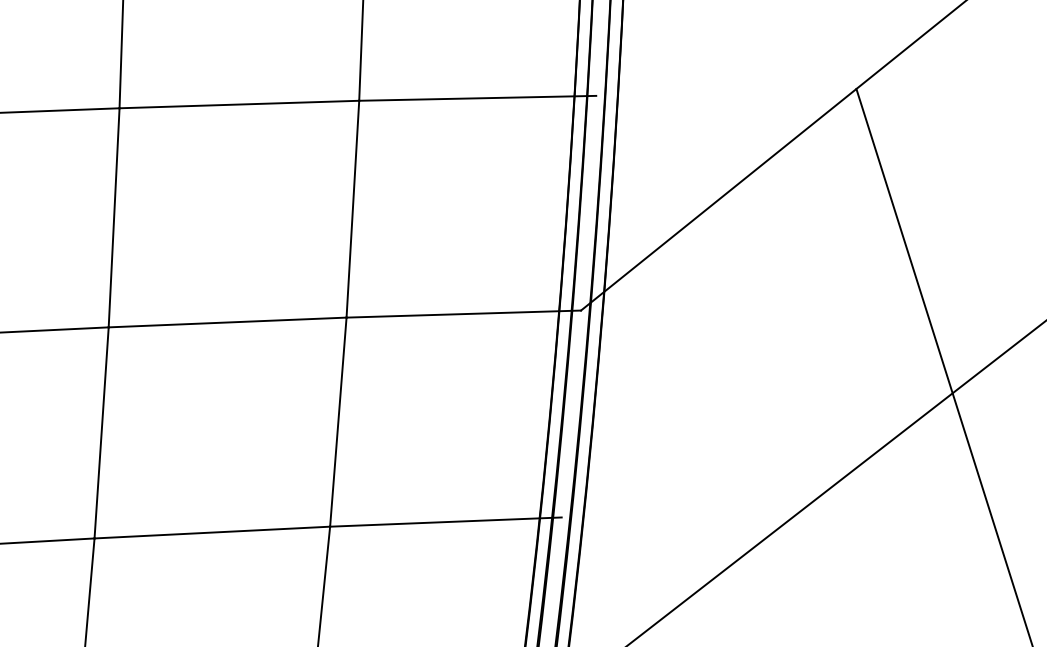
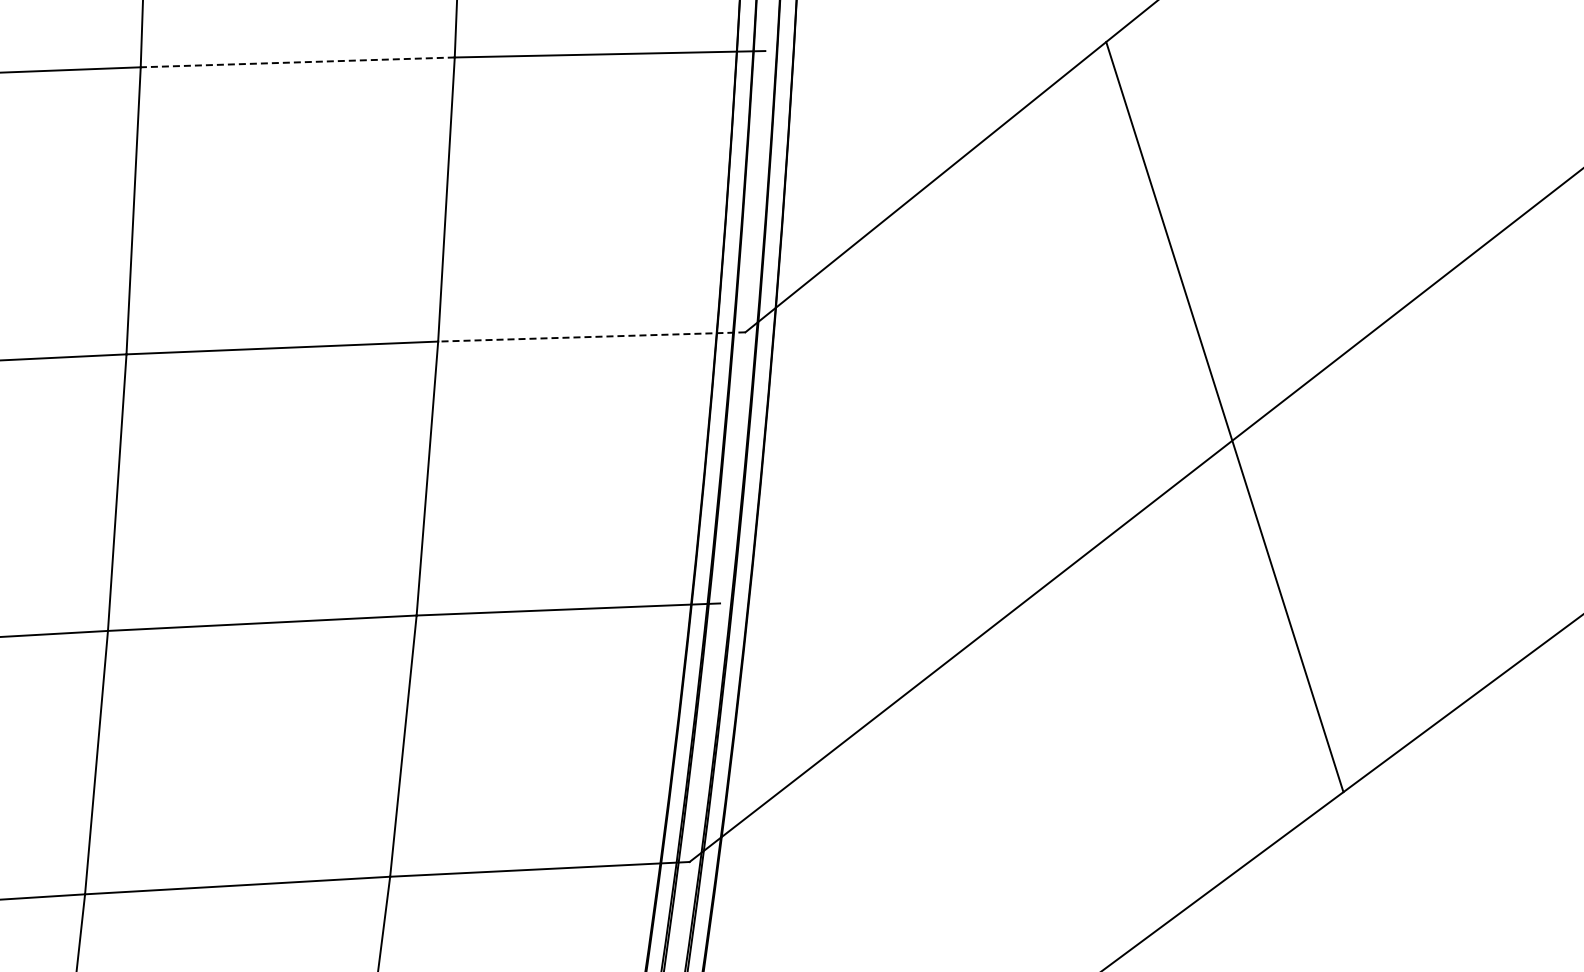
line: (239, 104) -> (297, 62), solid -> dashed
line: (463, 313) -> (591, 336), solid -> dashed

